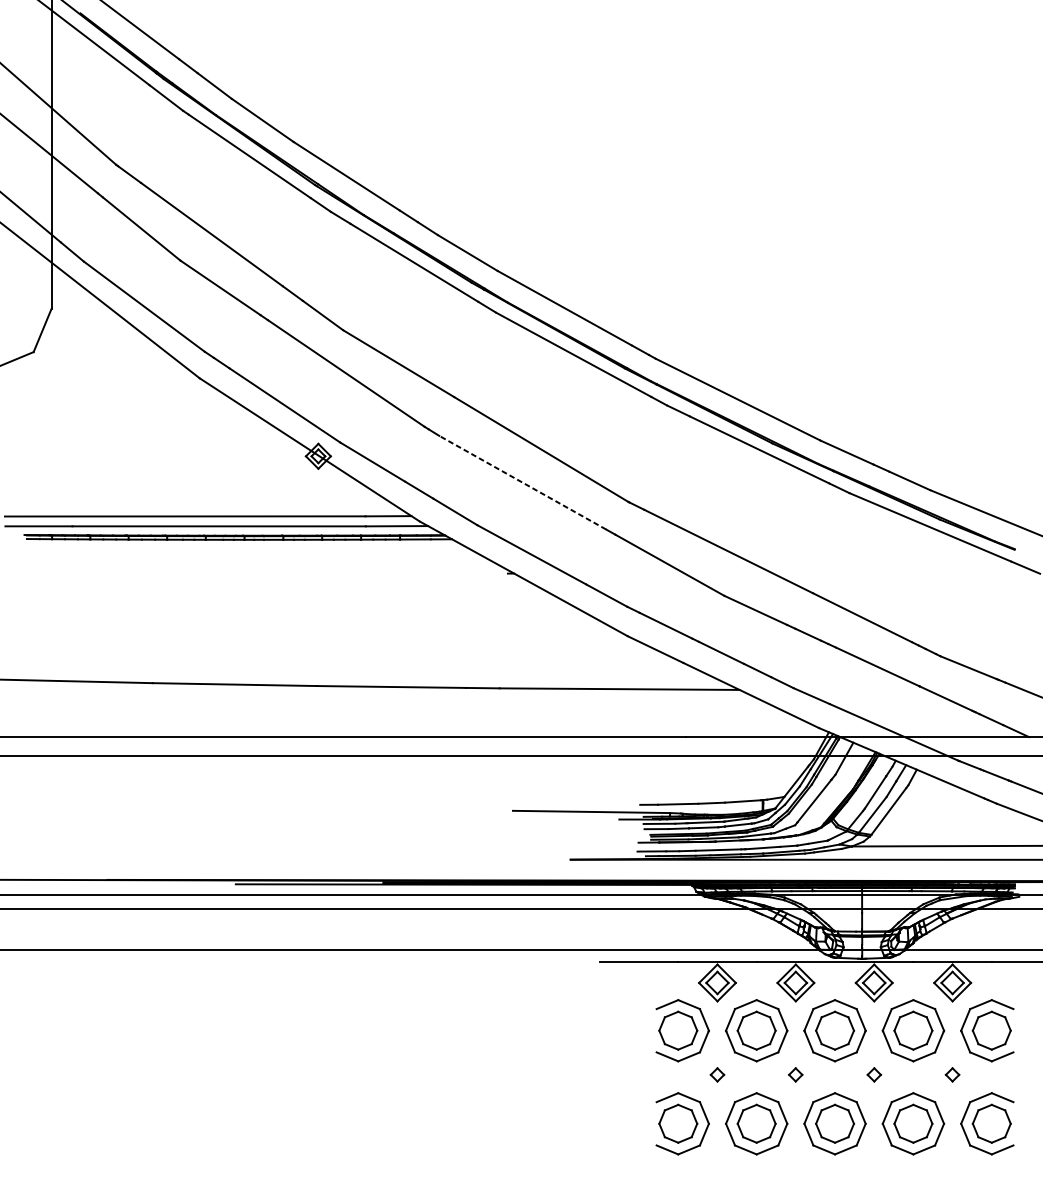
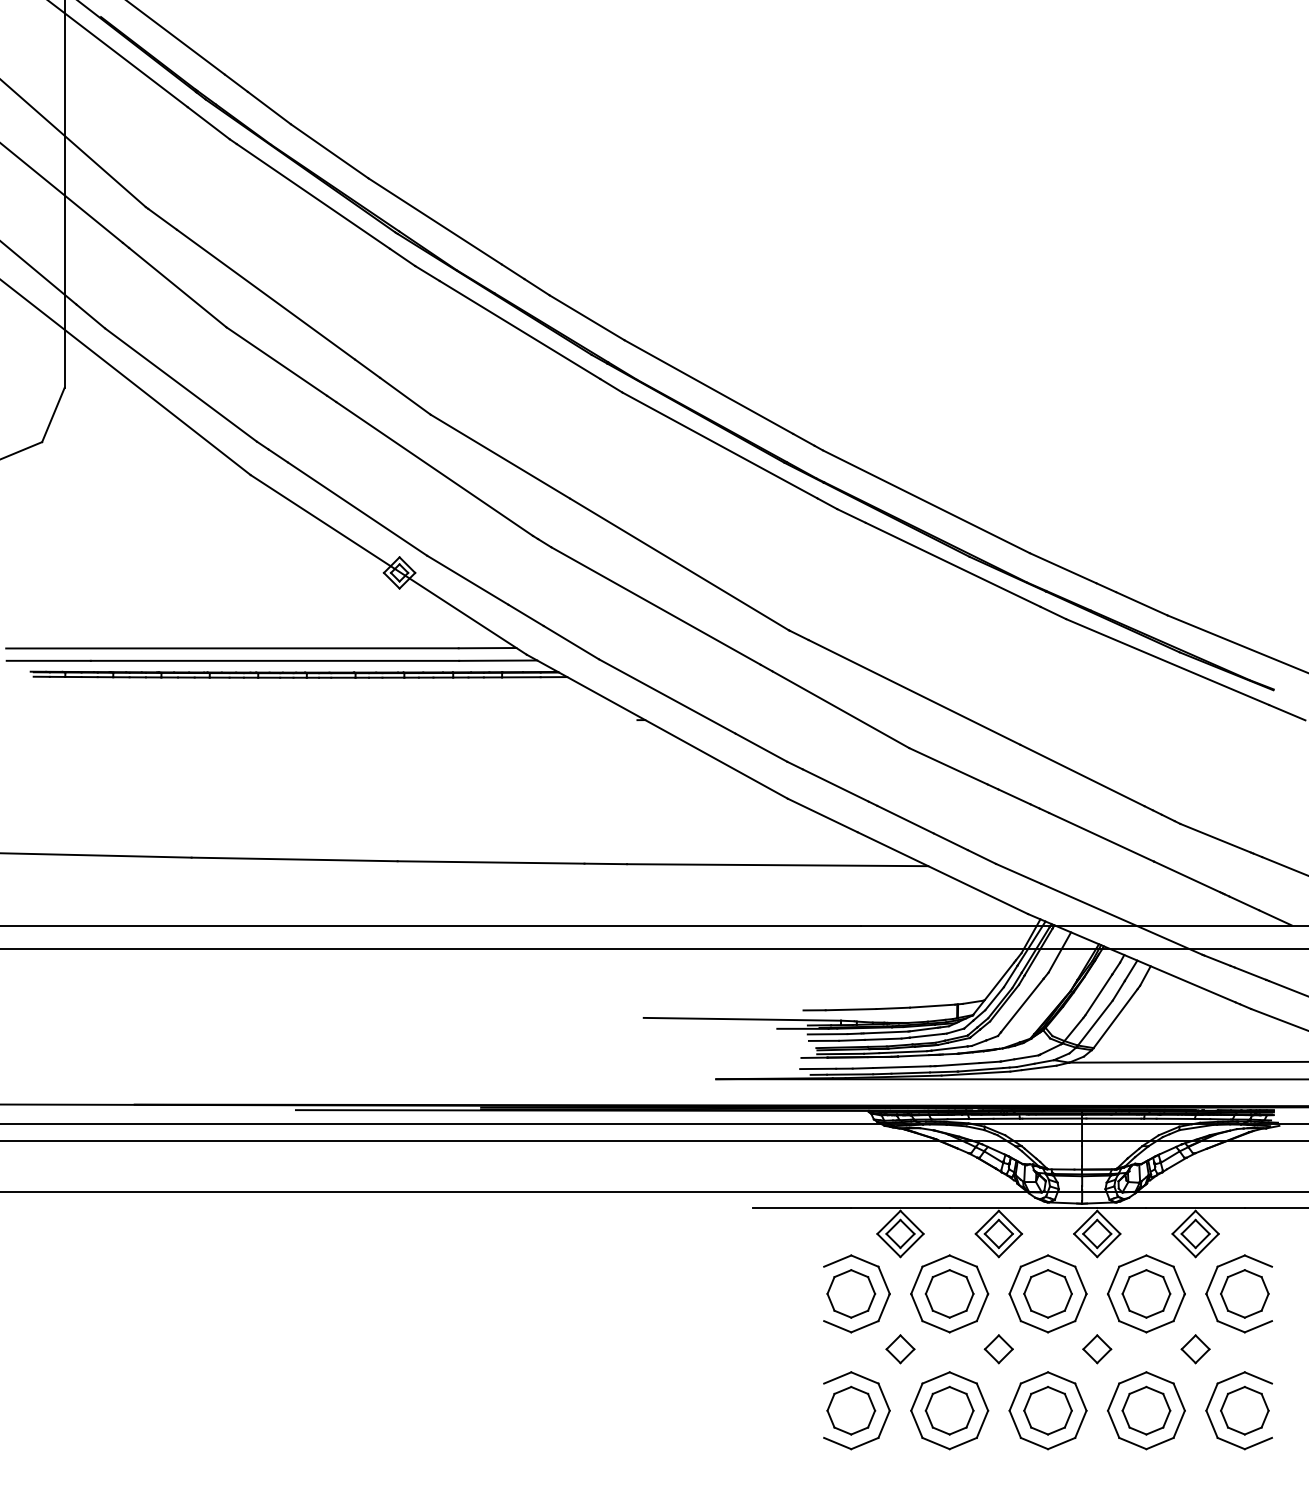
line: (522, 482) -> (655, 605), dashed -> solid
part: (717, 1075) -> (900, 1349), size x1.67
part: (795, 1075) -> (998, 1349), size x1.67
part: (874, 1075) -> (1097, 1349), size x1.67
part: (952, 1075) -> (1195, 1349), size x1.67

